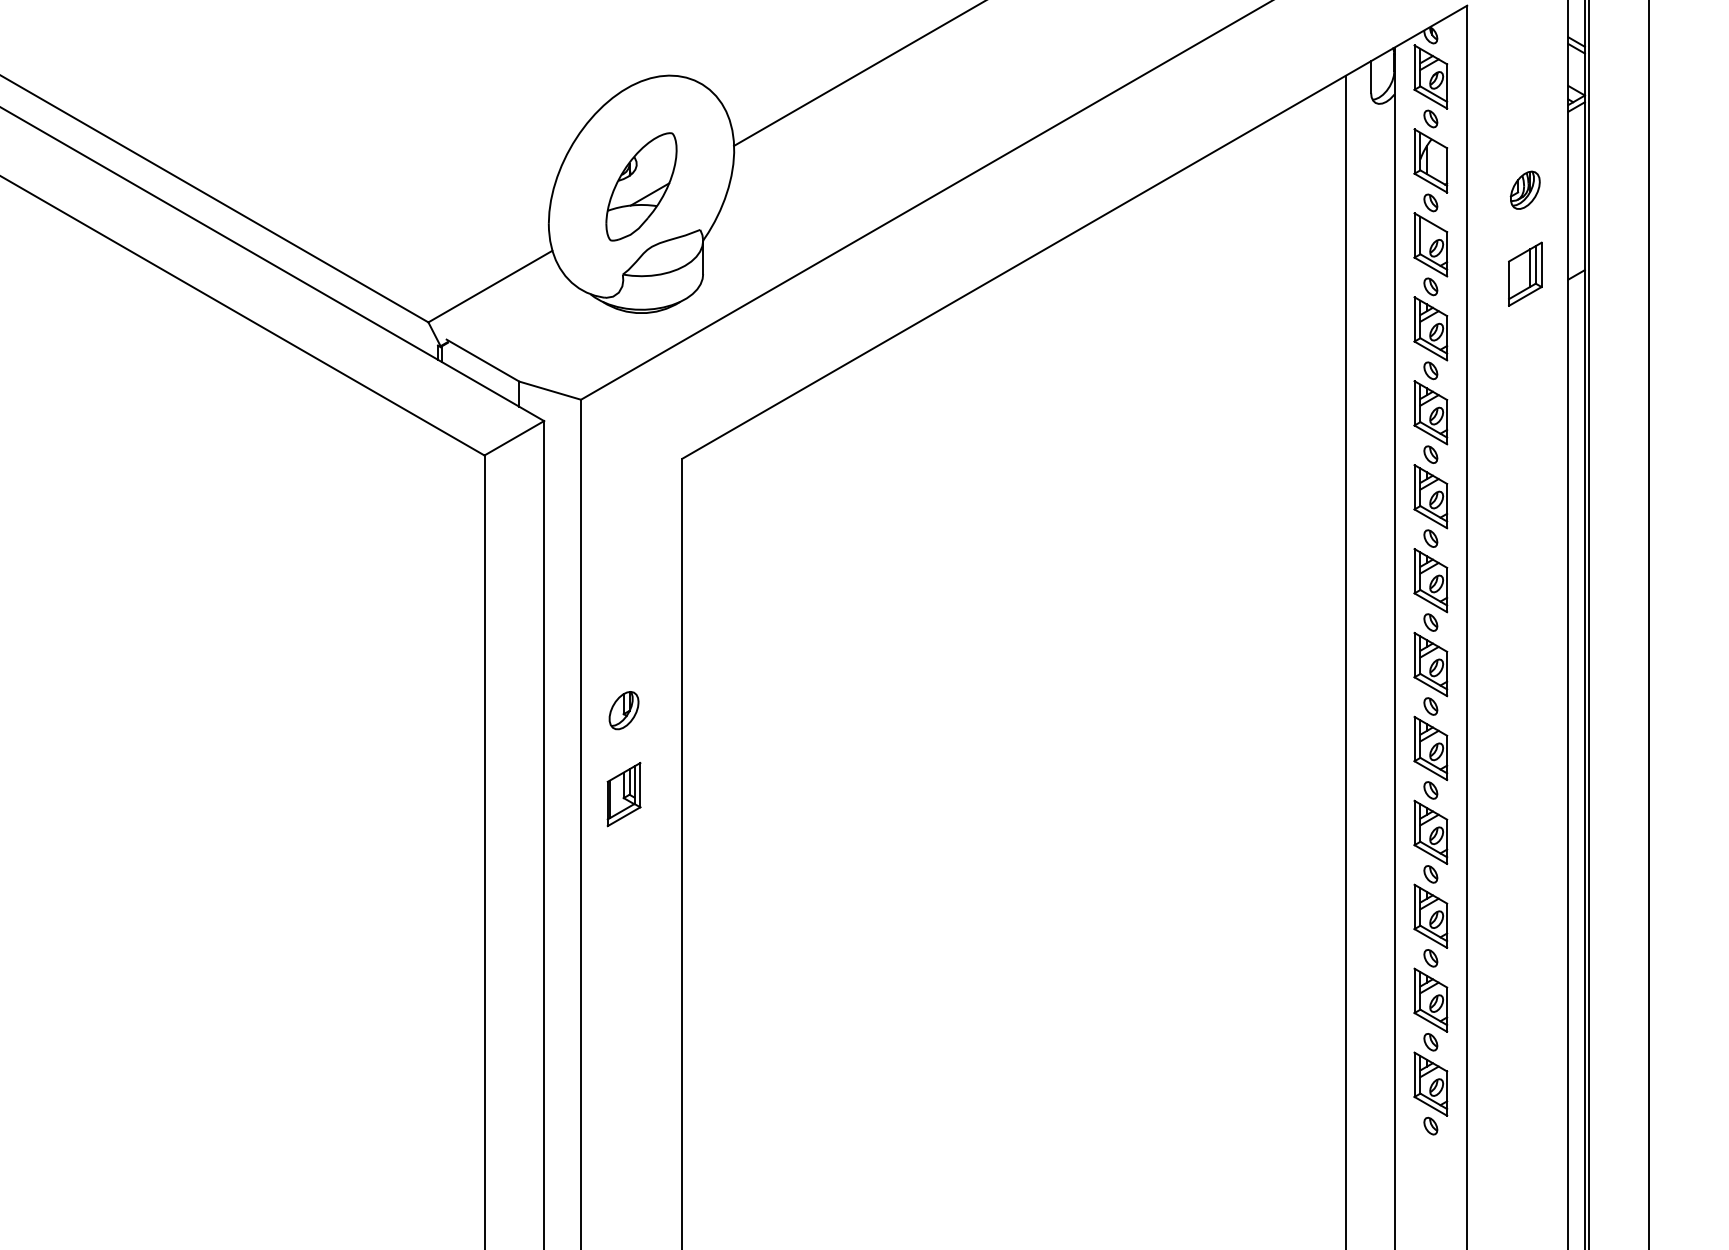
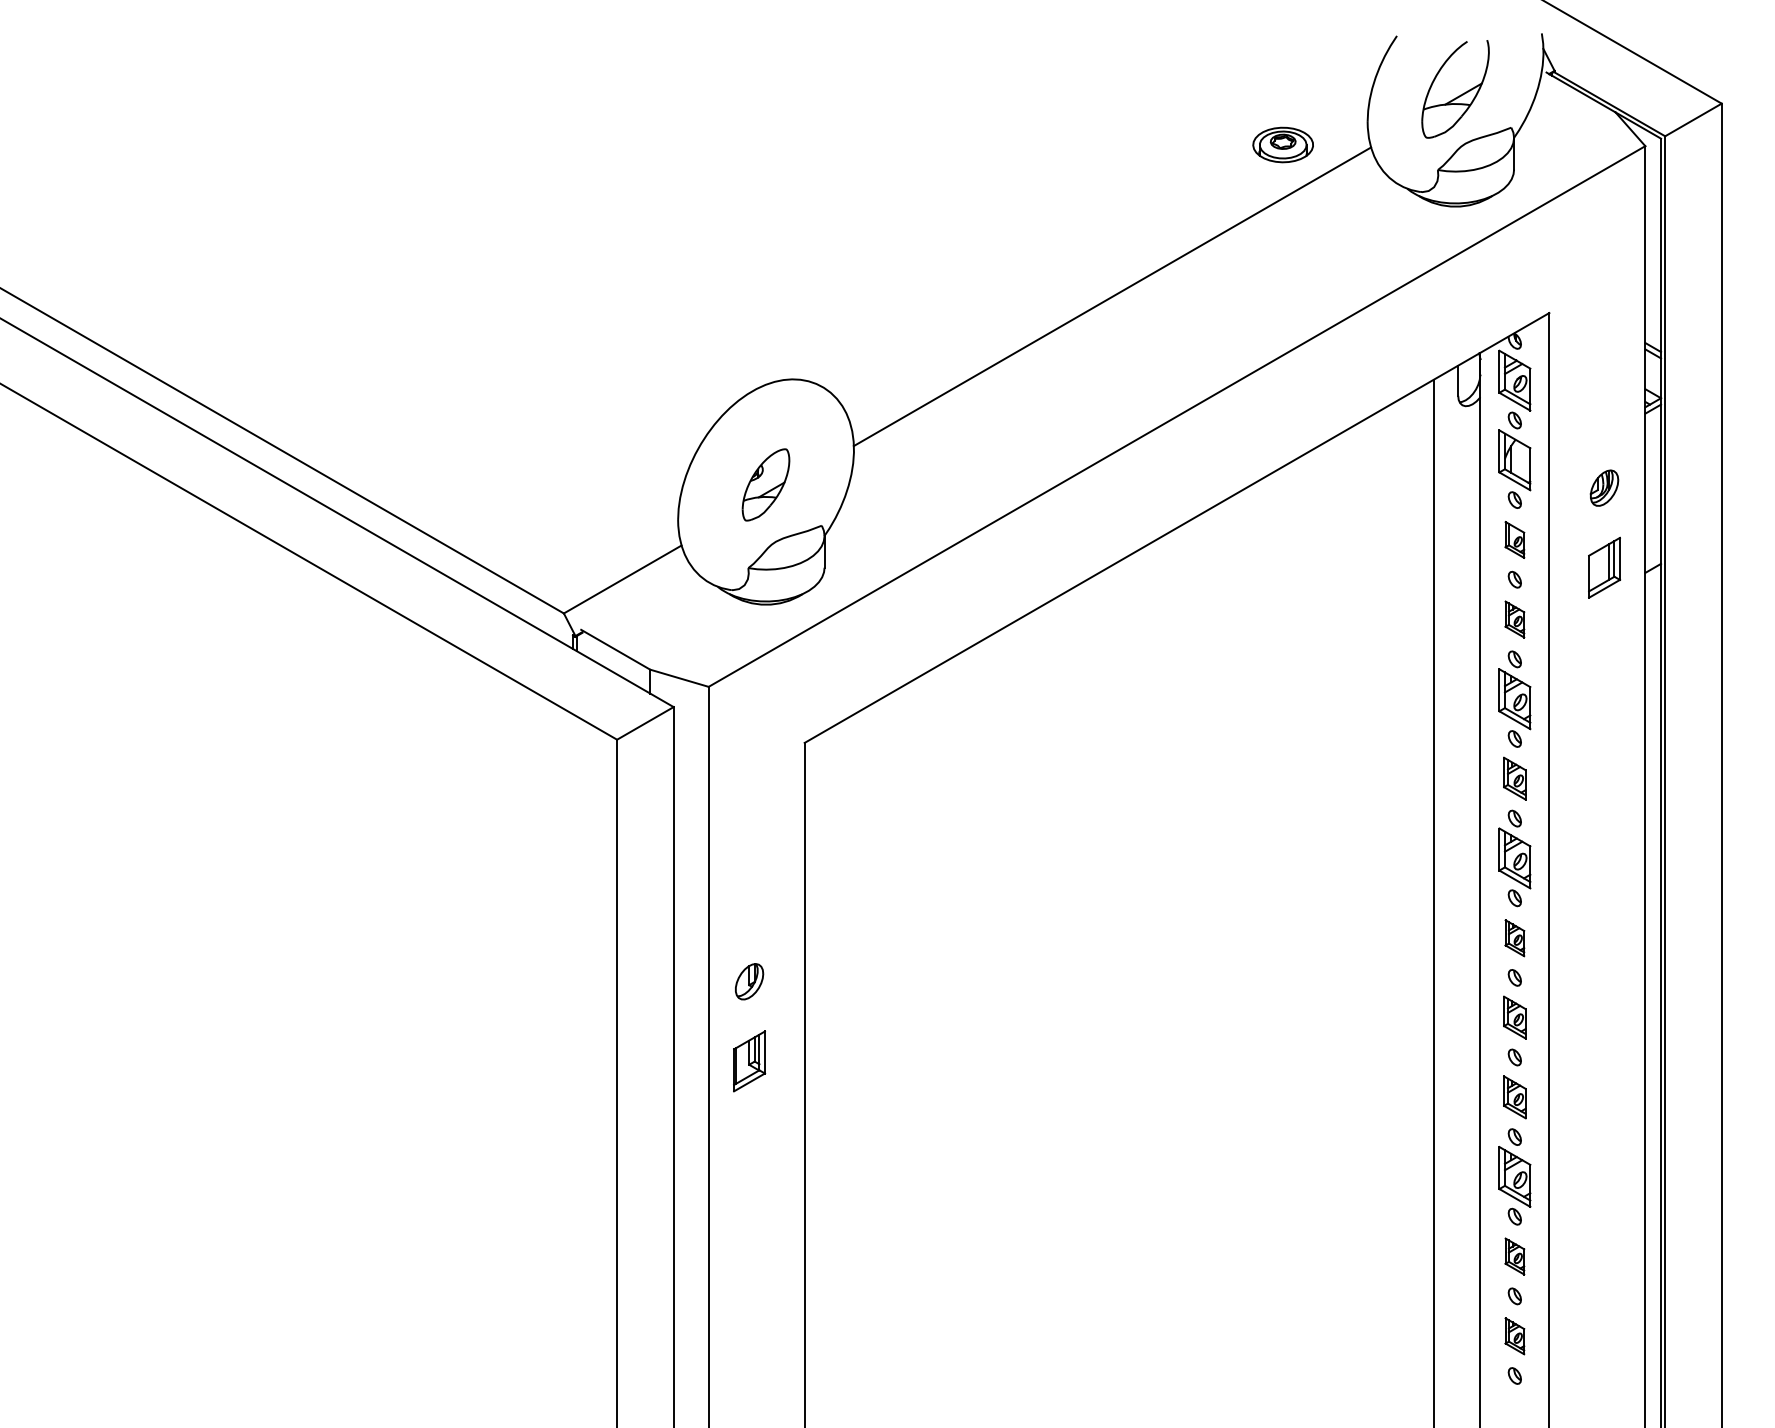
part: (640, 186) -> (765, 484), size x0.7
part: (1430, 244) -> (1514, 539), size x0.6
part: (1430, 328) -> (1514, 619), size x0.6
part: (1430, 496) -> (1514, 778), size x0.7
part: (1430, 665) -> (1514, 938), size x0.6
part: (1430, 748) -> (1514, 1017), size x0.7
part: (1430, 832) -> (1514, 1097), size x0.7
part: (1430, 1000) -> (1514, 1256), size x0.6
part: (1430, 1084) -> (1514, 1336), size x0.6

